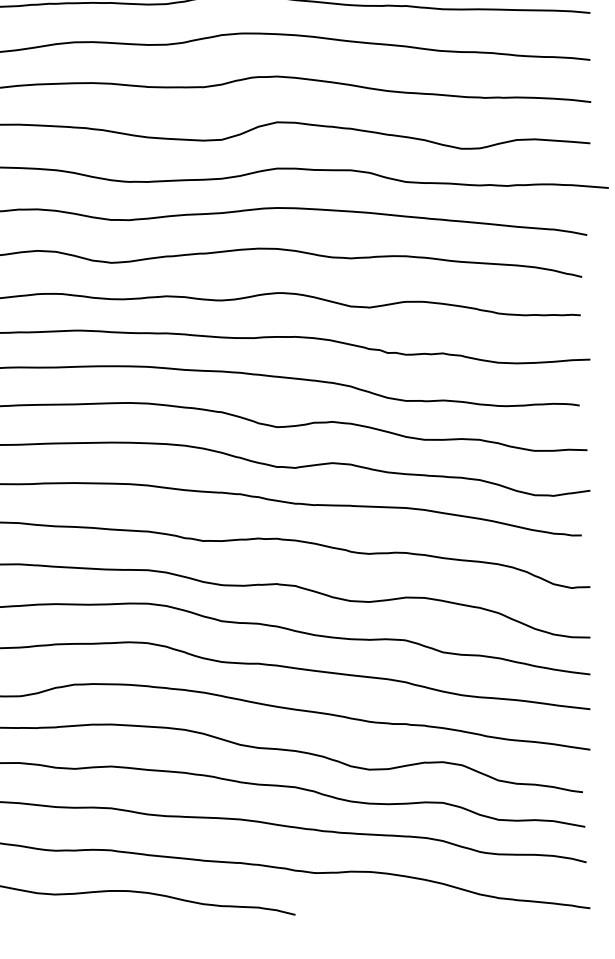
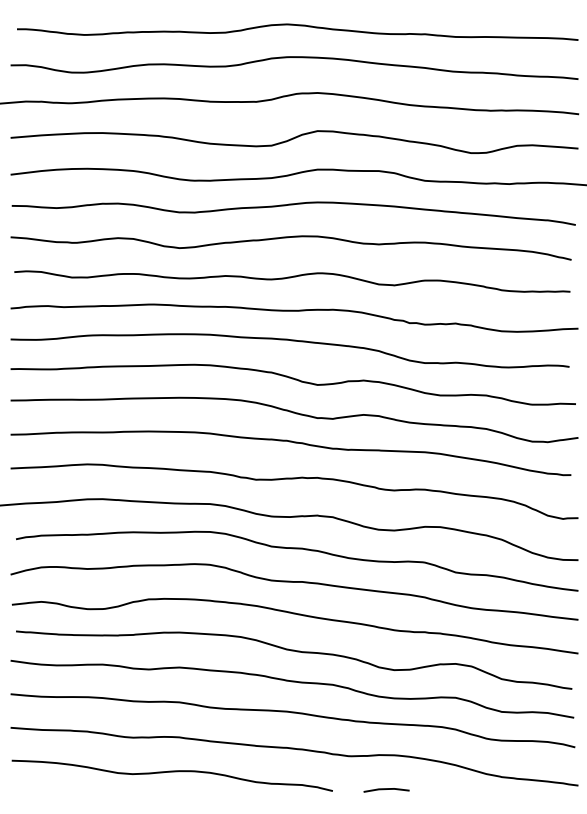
line: (359, 912) -> (386, 789), added

